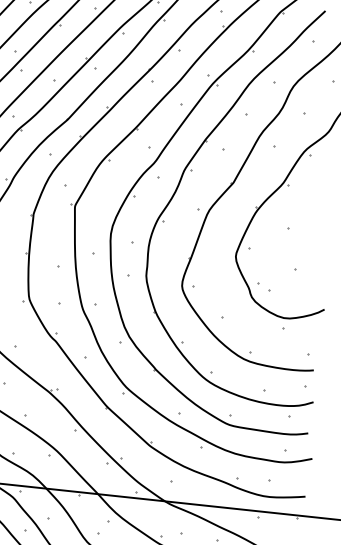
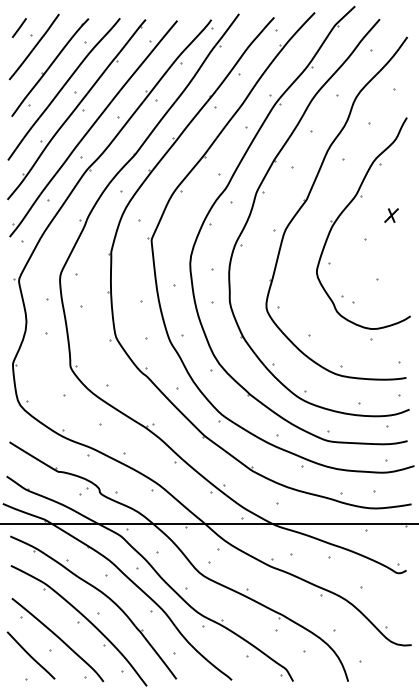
part: (316, 207) -> (391, 215), added

